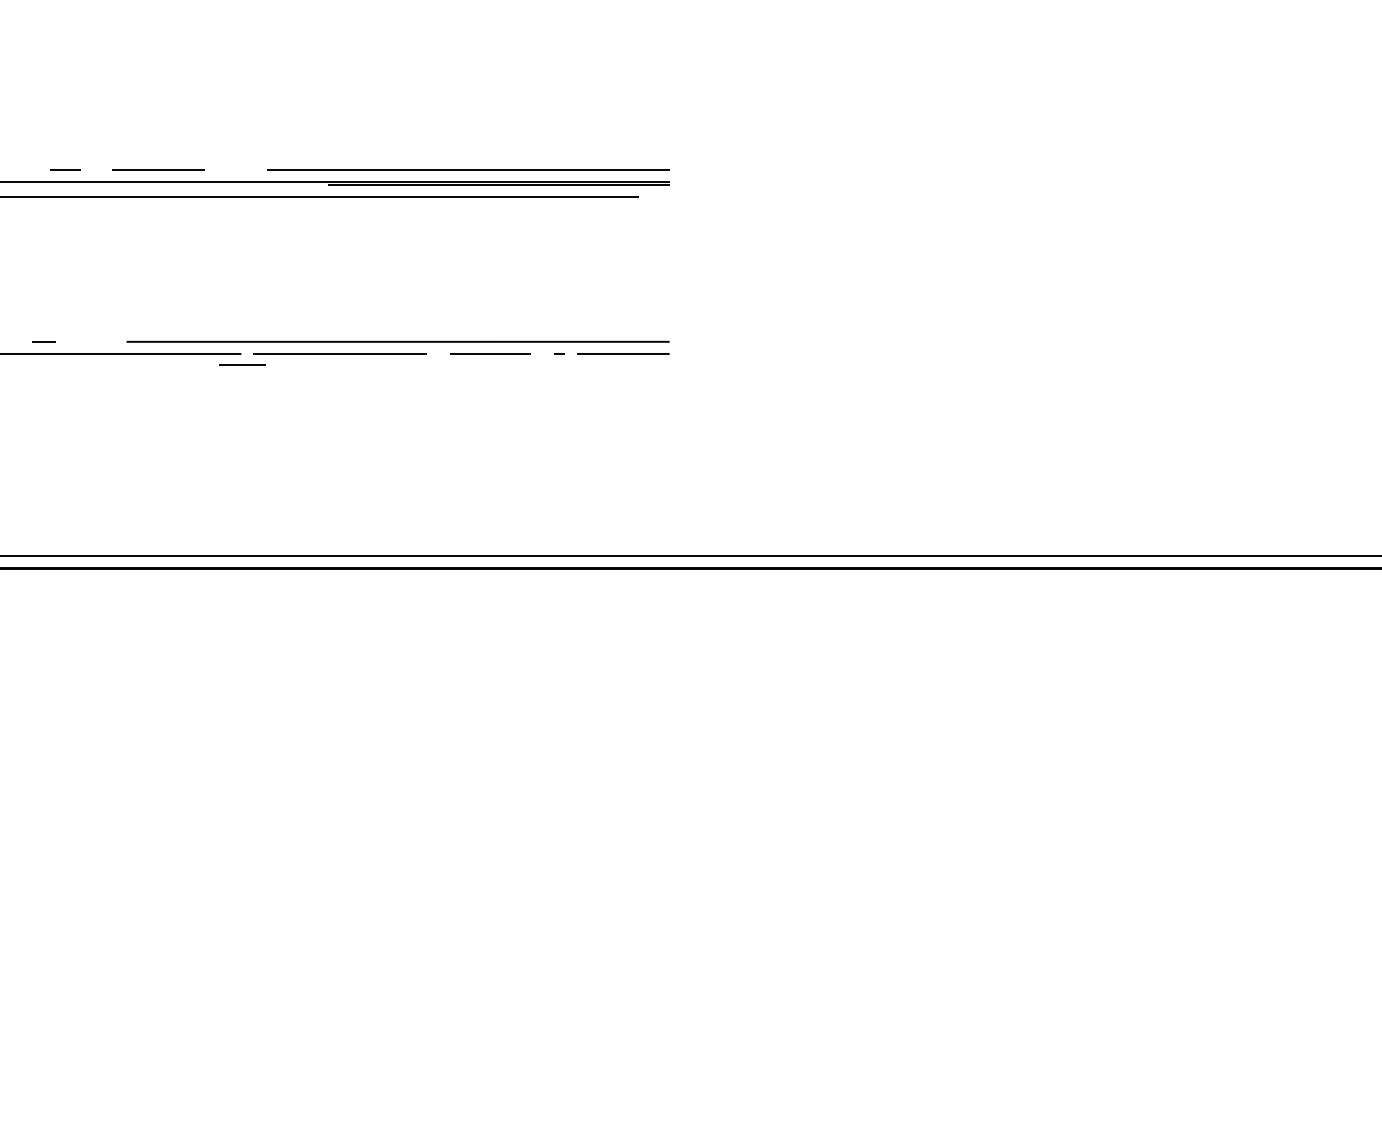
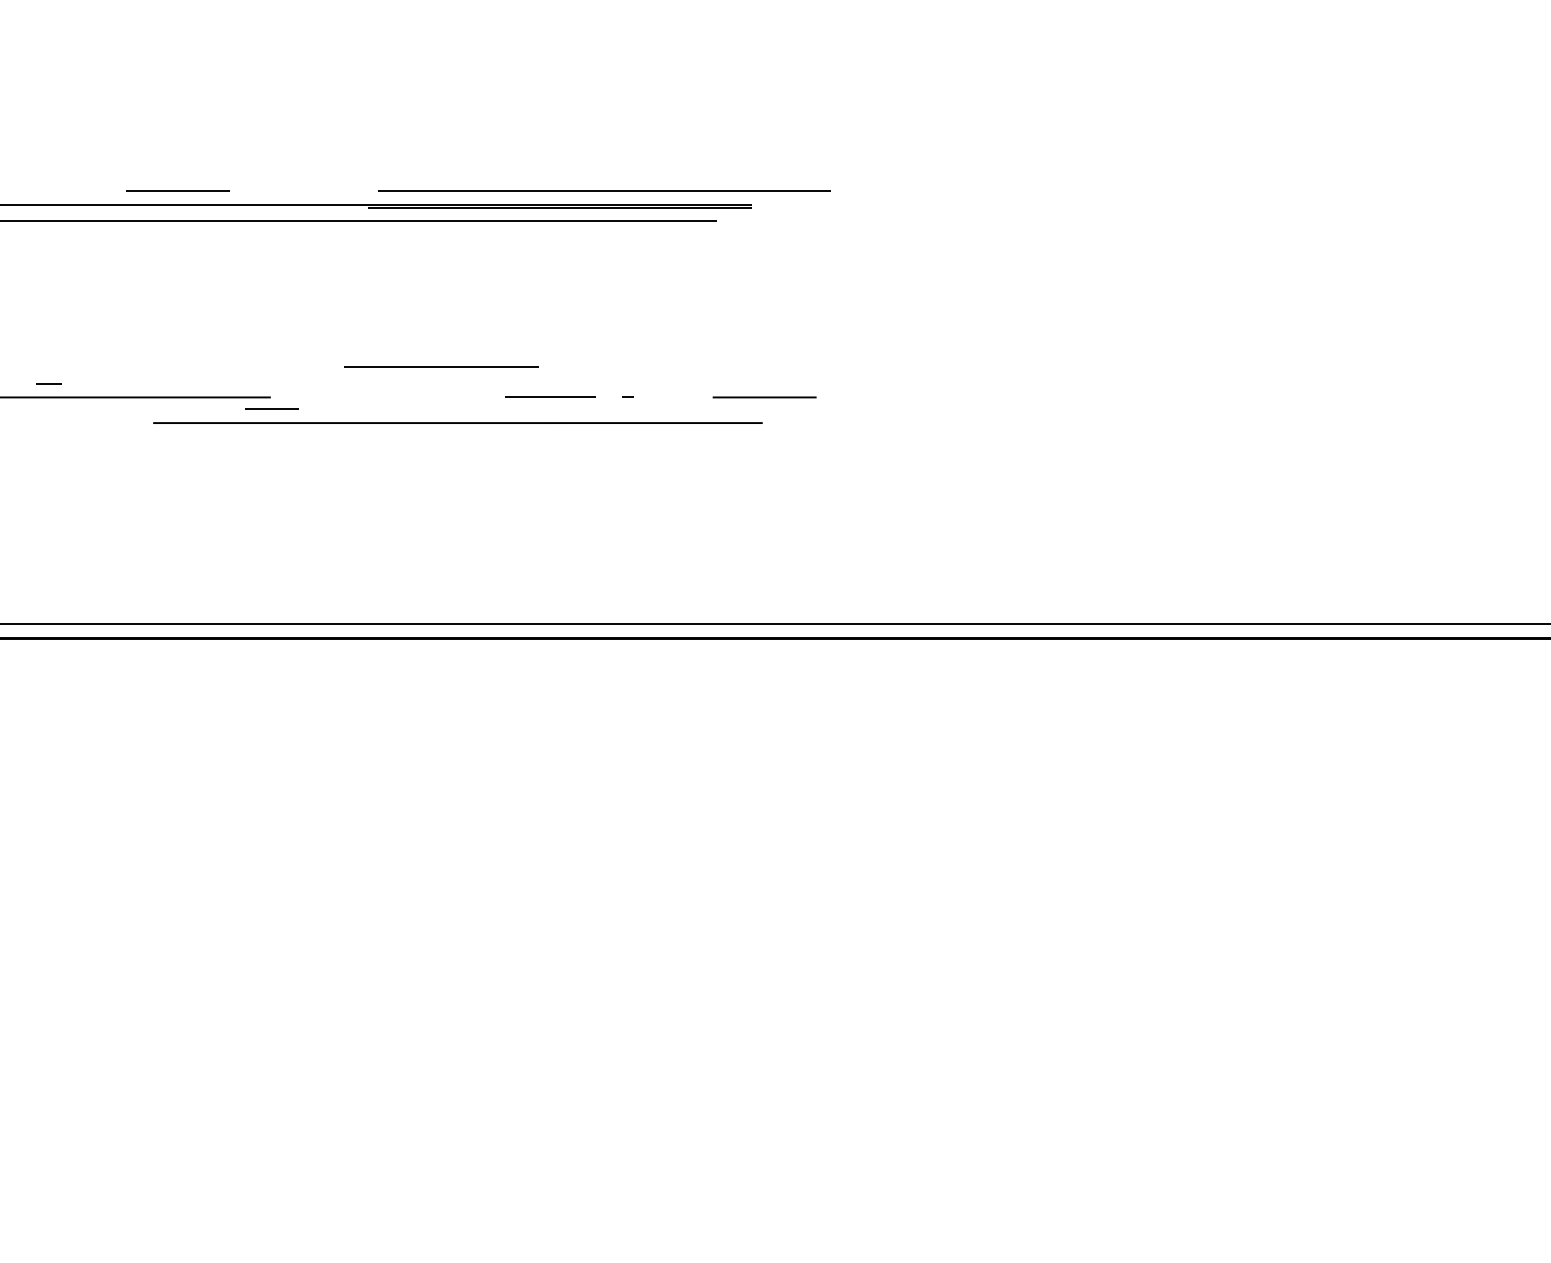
line: (65, 169) -> (73, 190), removed
line: (468, 169) -> (604, 190), moved
line: (397, 341) -> (457, 422), moved
line: (339, 353) -> (441, 366), moved
line: (623, 353) -> (764, 396), moved

